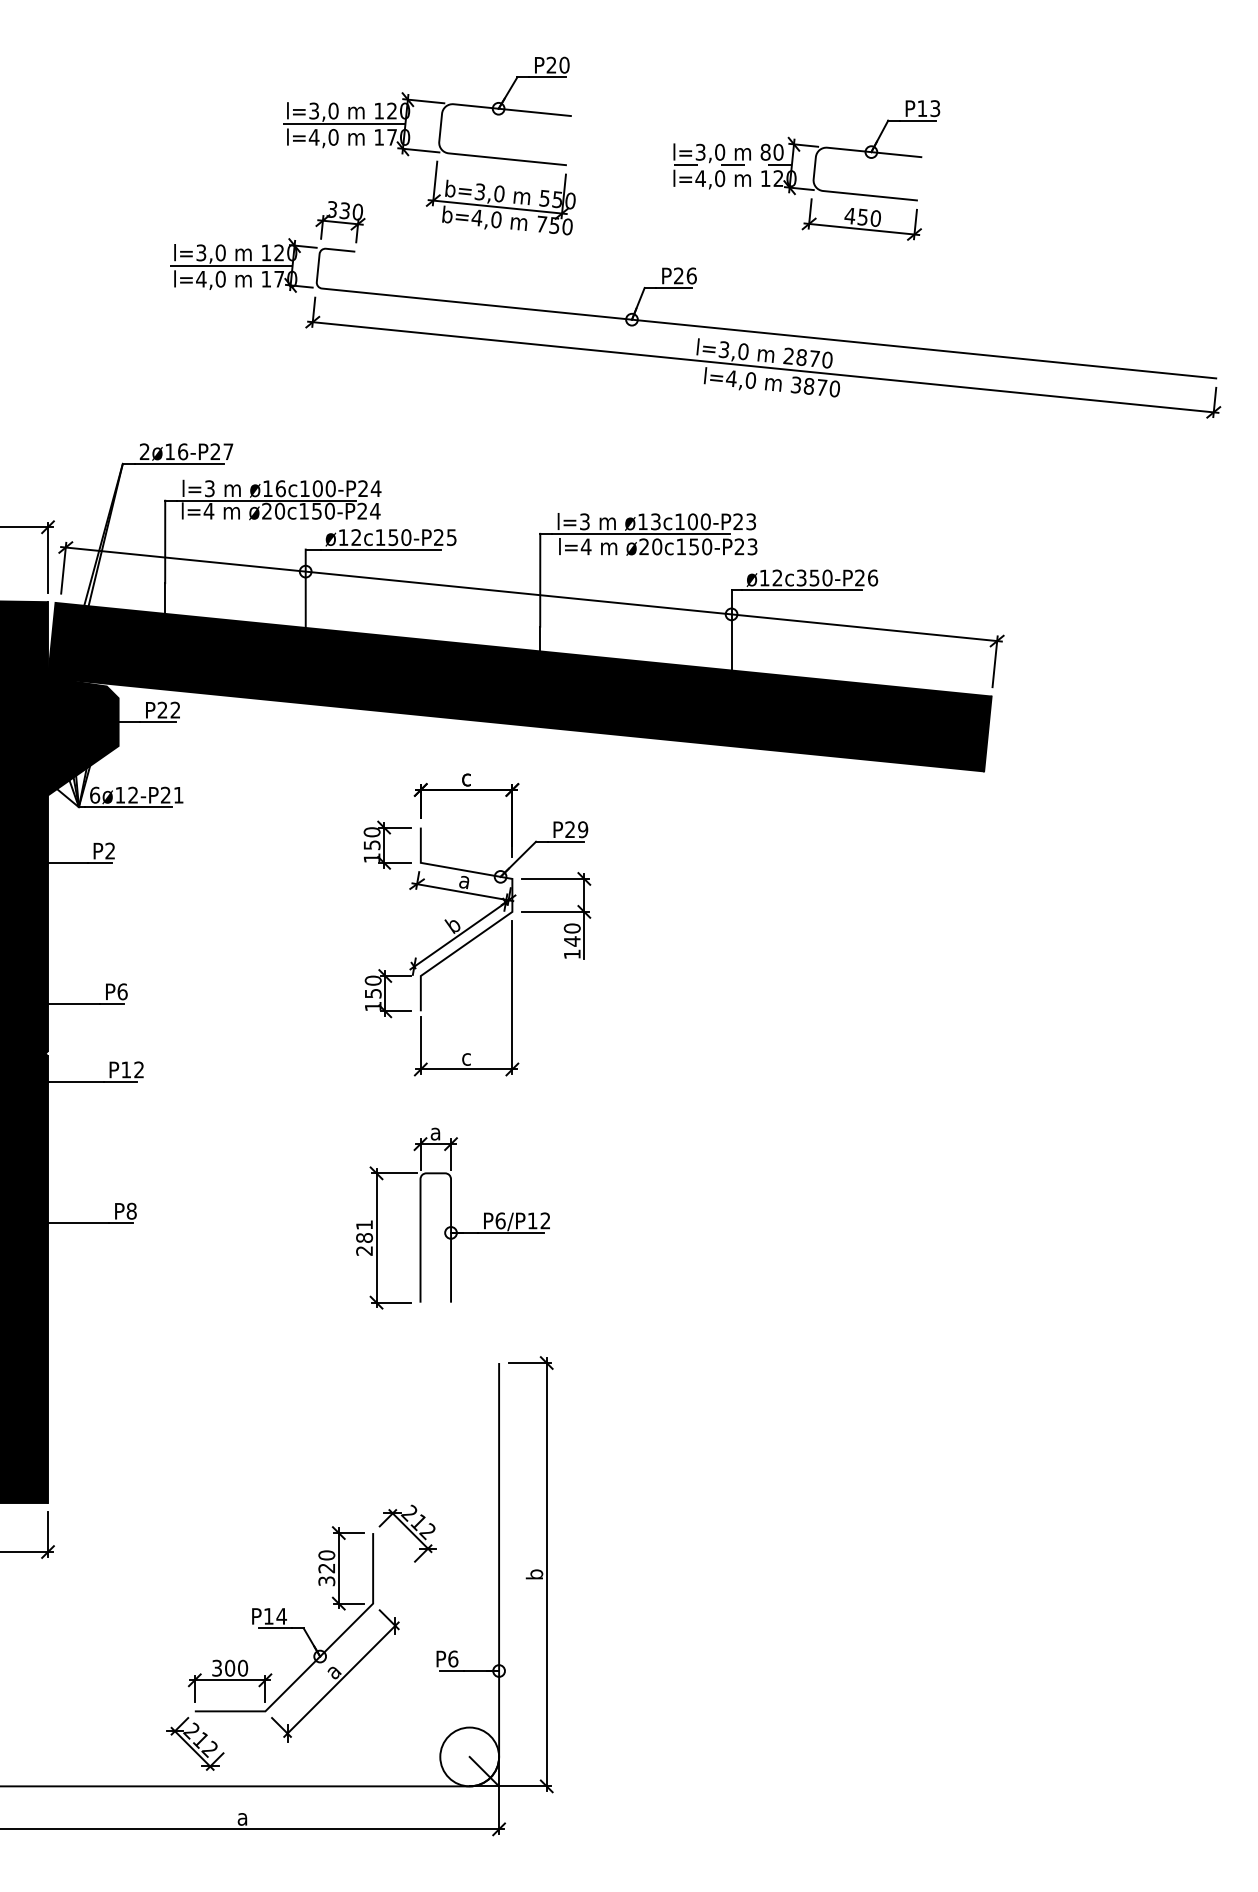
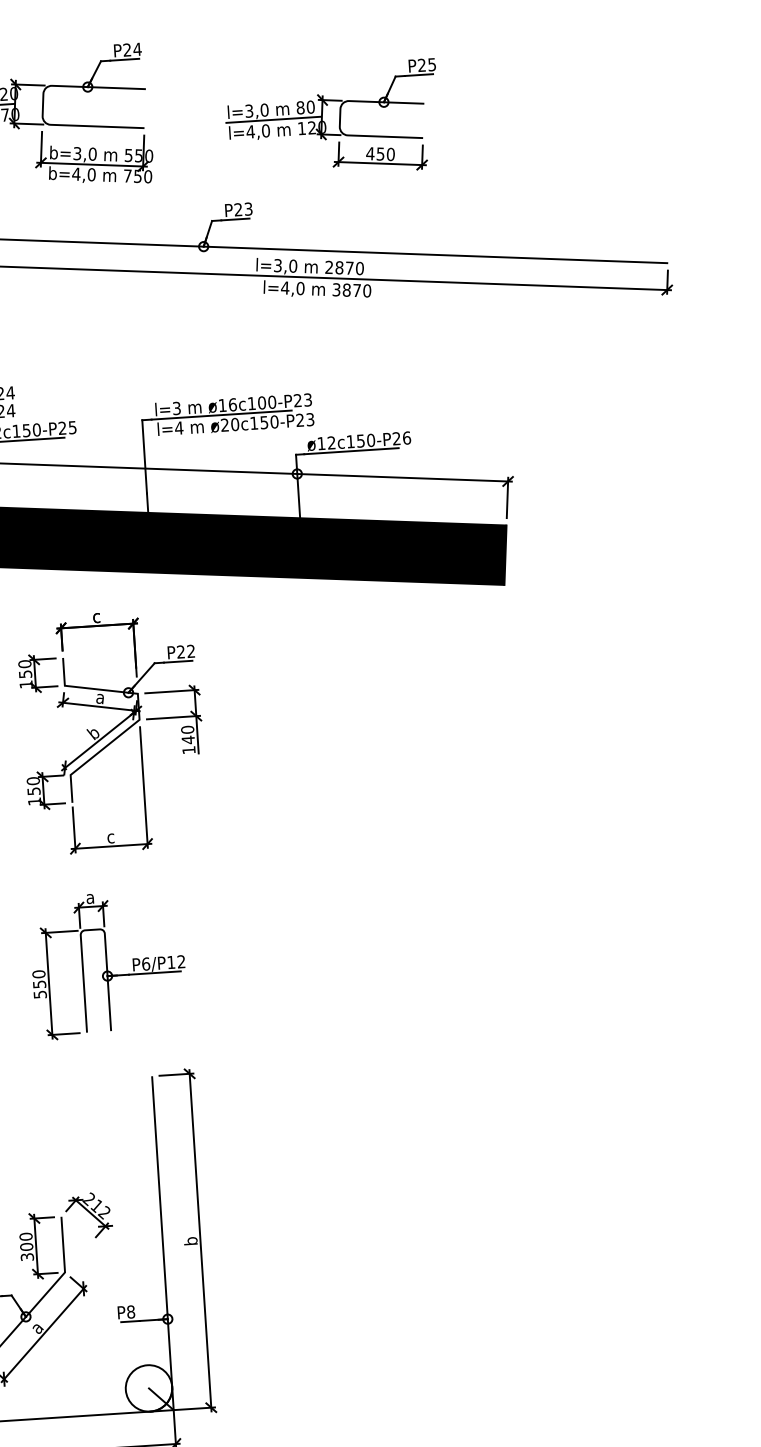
text: (564, 64) -> (137, 48), P20 -> P24
text: (928, 108) -> (426, 64), P13 -> P25
line: (730, 165) -> (273, 120), dashed -> solid
text: (691, 275) -> (248, 208), P26 -> P23
text: (655, 521) -> (232, 404), ø13c100-P23 -> ø16c100-P23
text: (801, 577) -> (350, 441), ø12c350-P26 -> ø12c150-P26
text: (583, 829) -> (191, 651), P29 -> P22
text: (364, 1237) -> (39, 984), 281 -> 550
text: (326, 1568) -> (26, 1247), 320 -> 300
text: (453, 1658) -> (131, 1311), P6 -> P8

